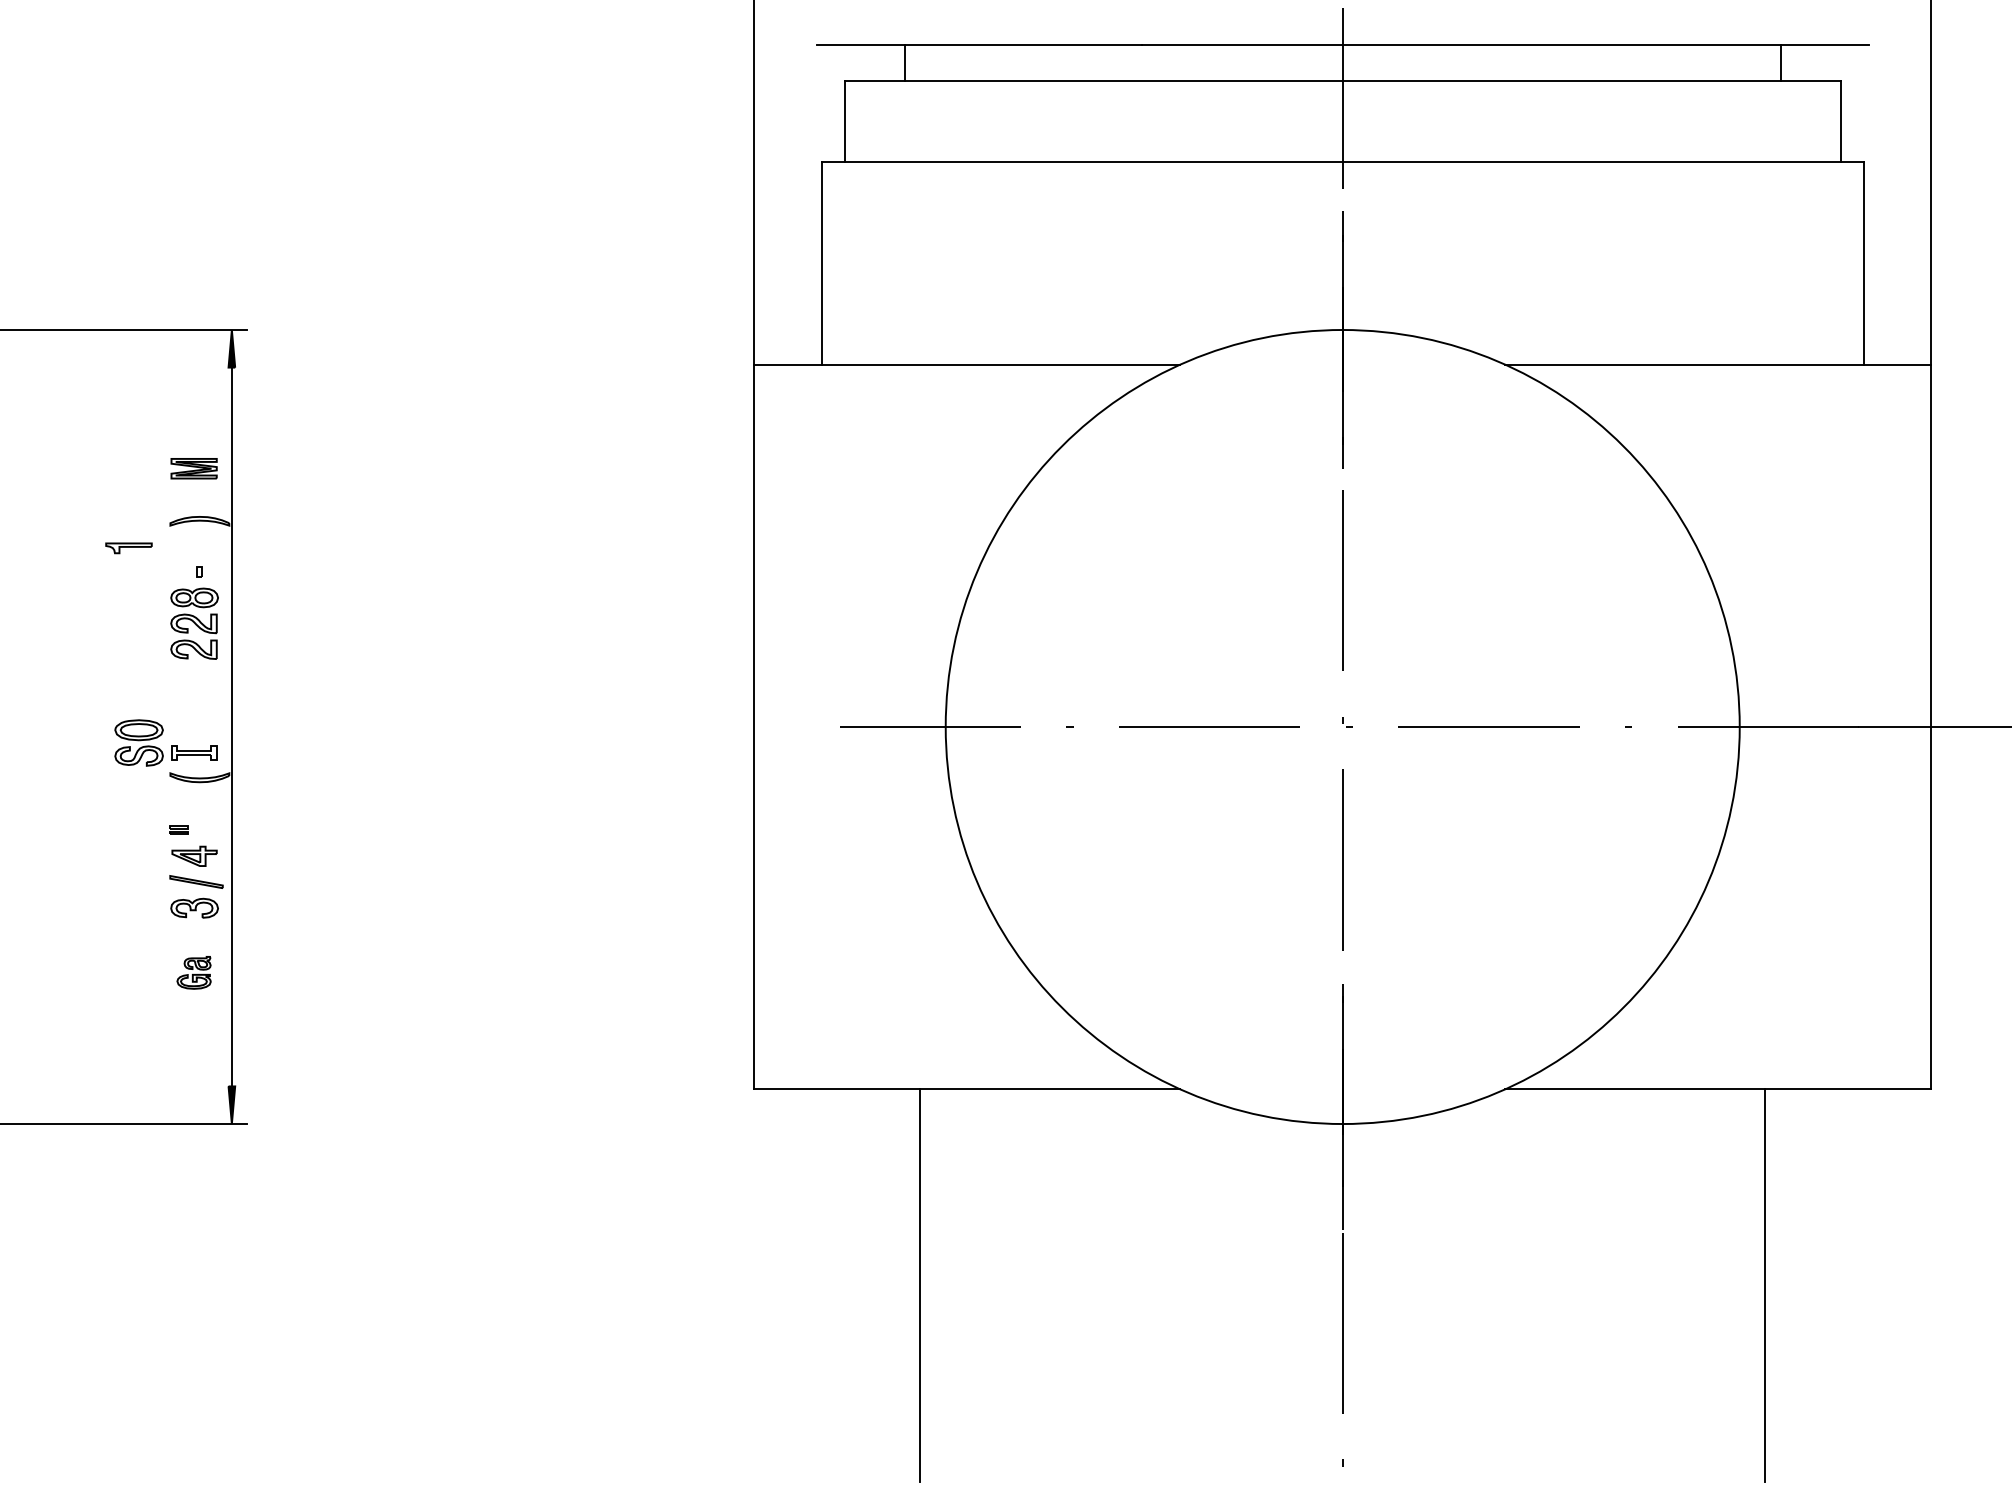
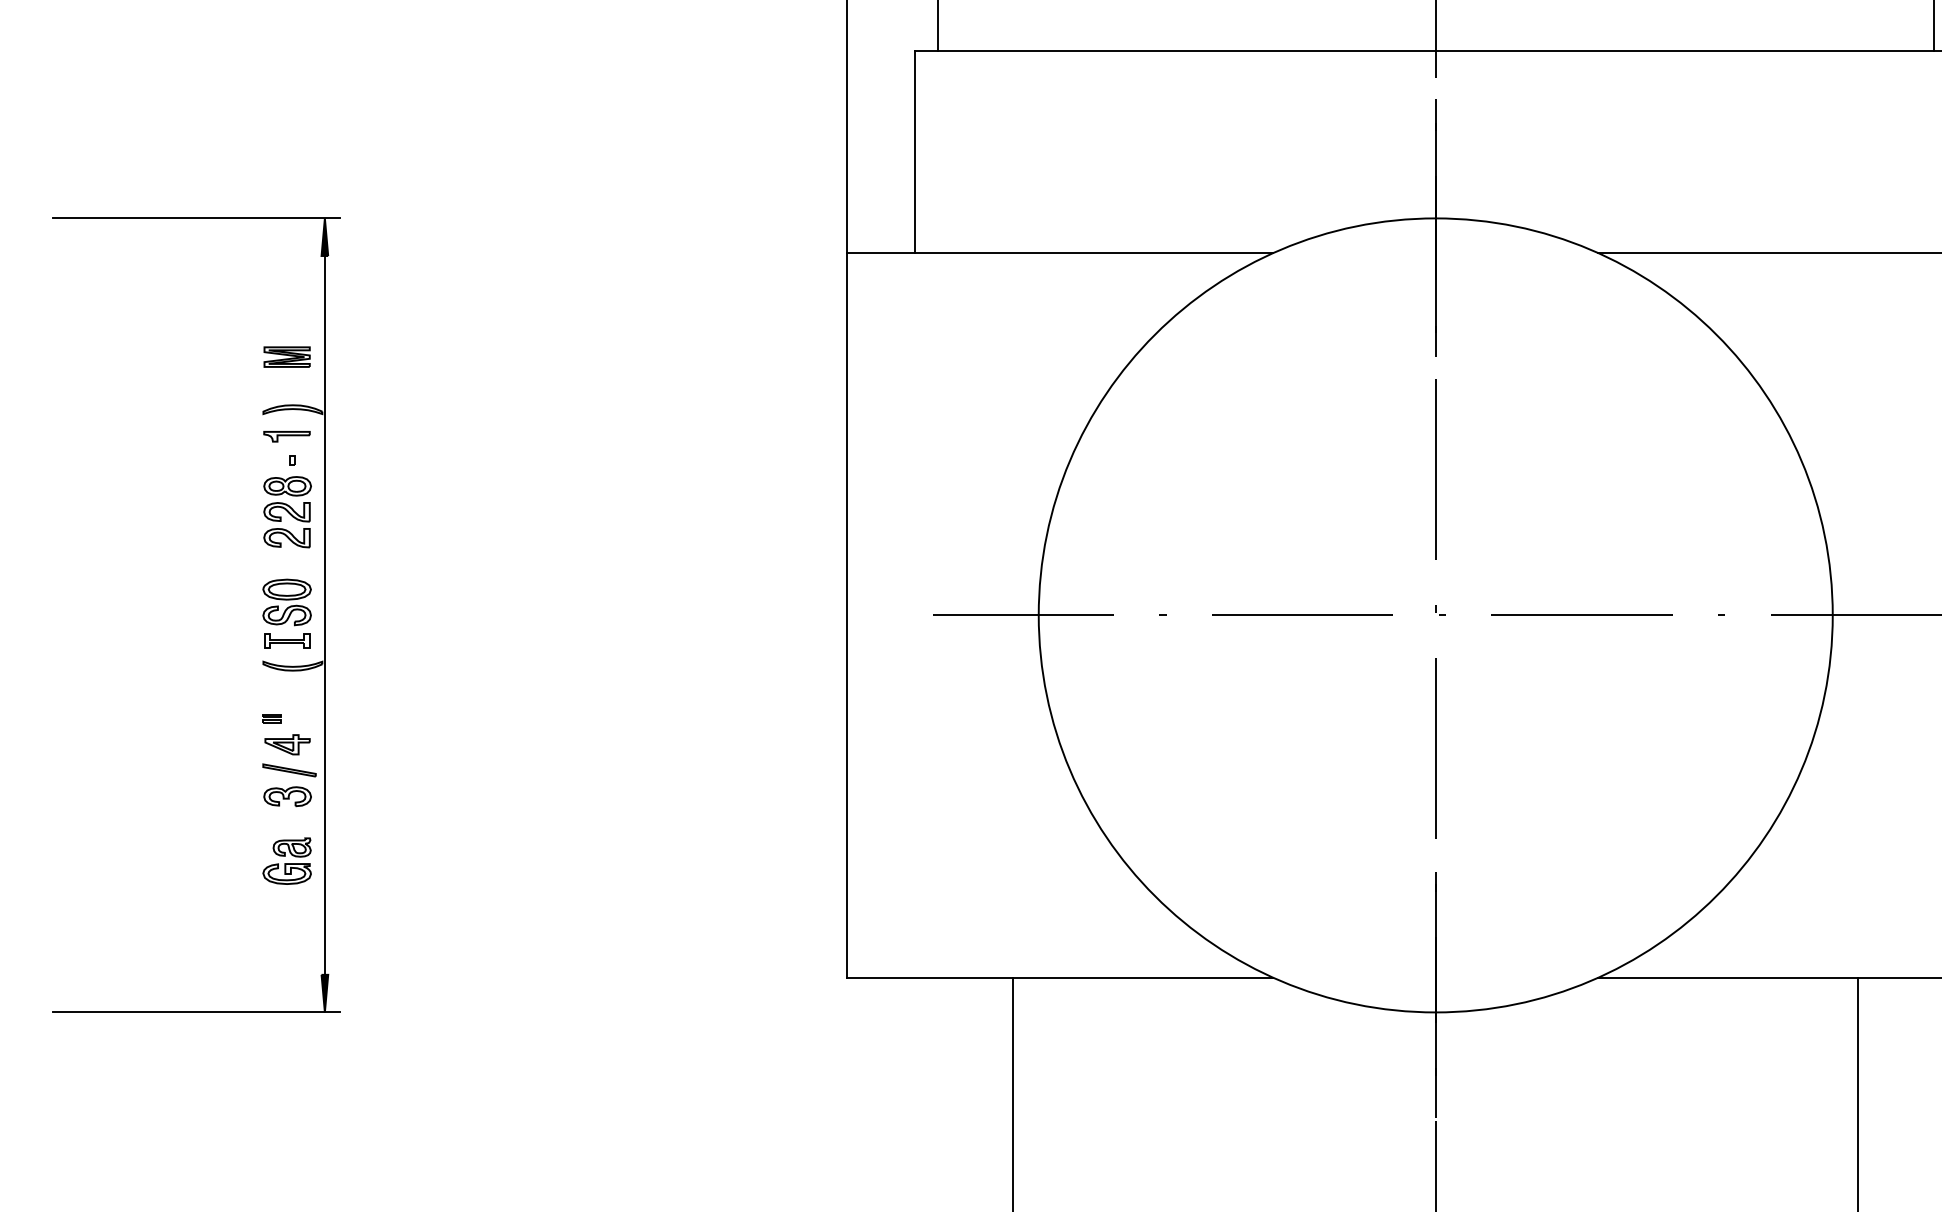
part: (128, 548) -> (286, 436), moved
part: (138, 742) -> (286, 601), moved
part: (193, 972) -> (286, 860), size x1.43

